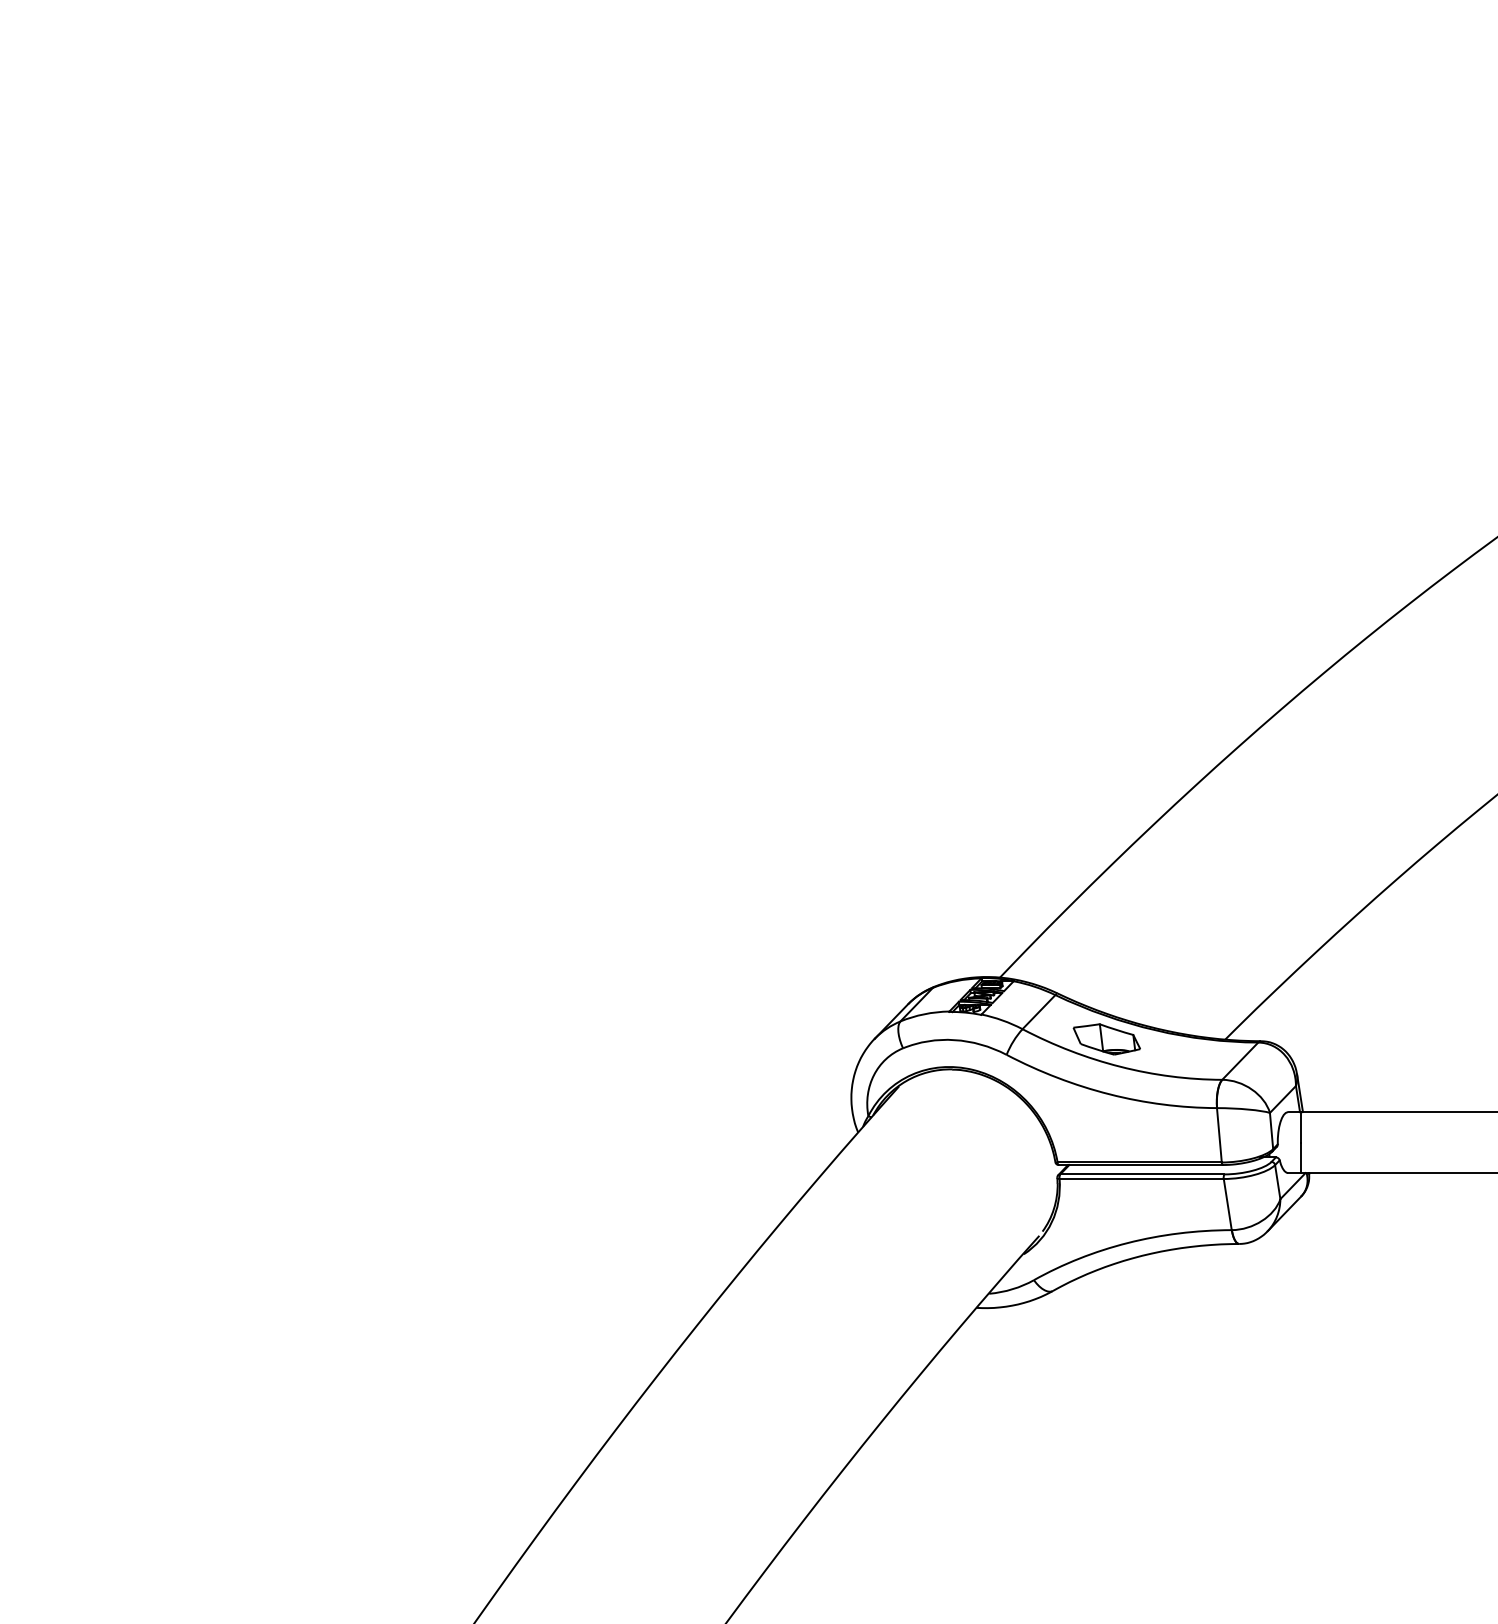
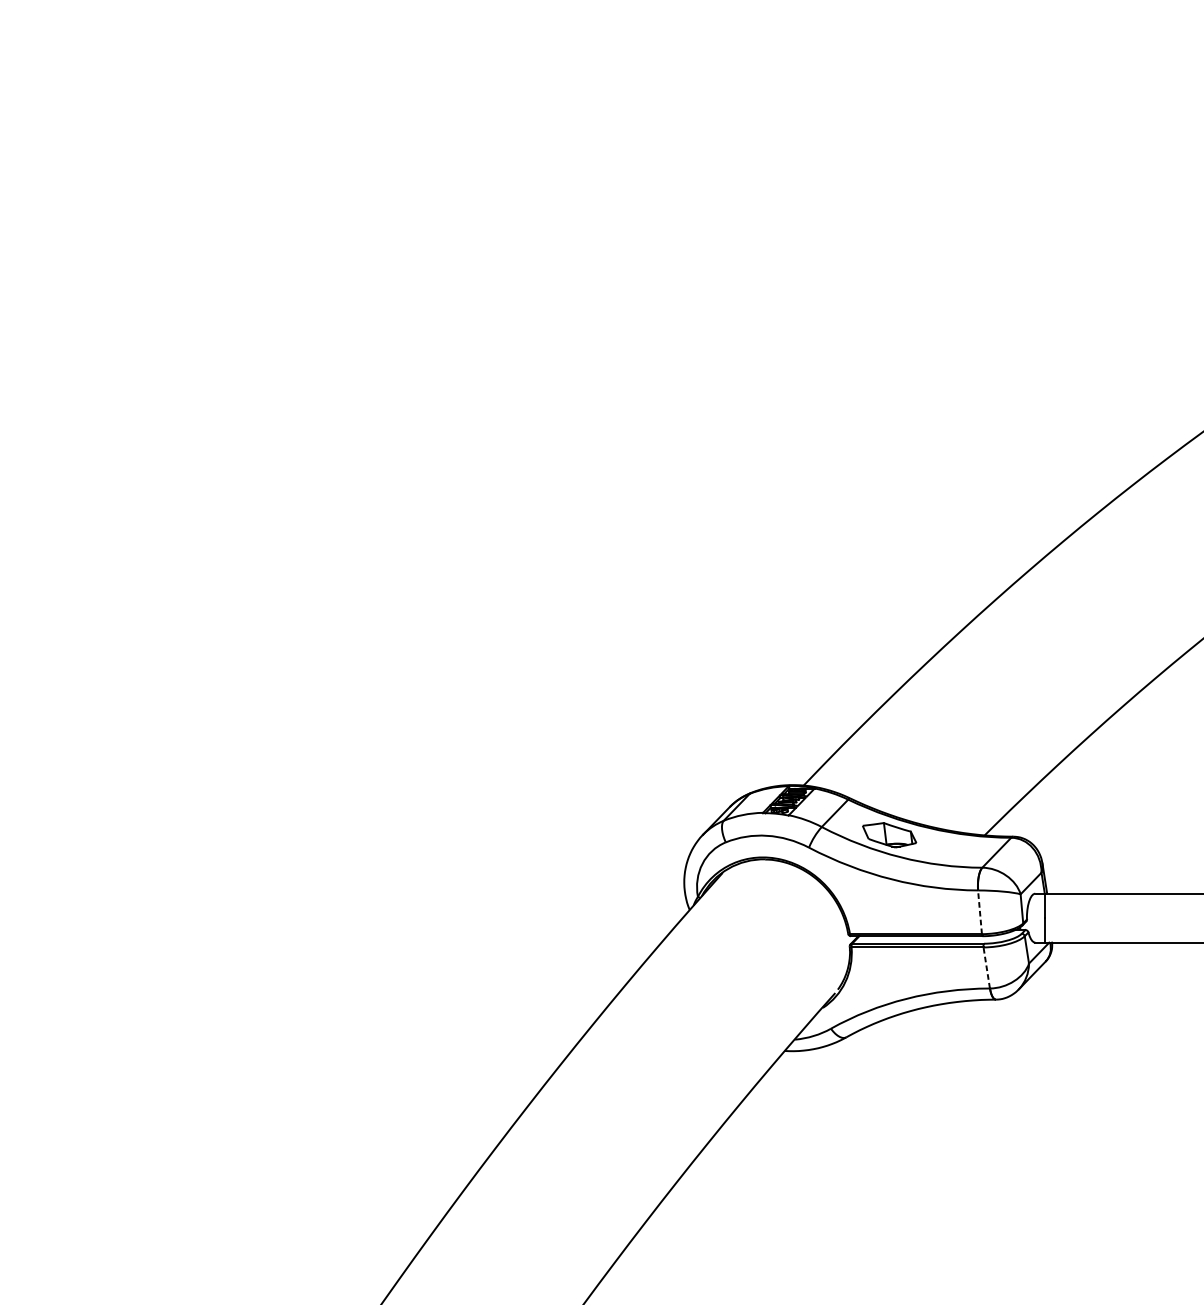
line: (1219, 1134) -> (980, 911), solid -> dashed
line: (1227, 1204) -> (986, 967), solid -> dashed

